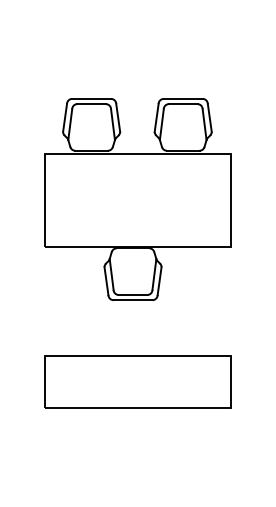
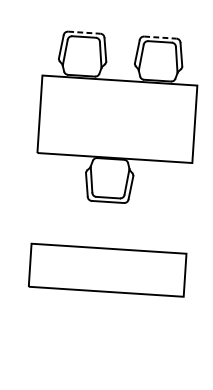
line: (92, 98) -> (85, 32), solid -> dashed
line: (183, 98) -> (160, 37), solid -> dashed

